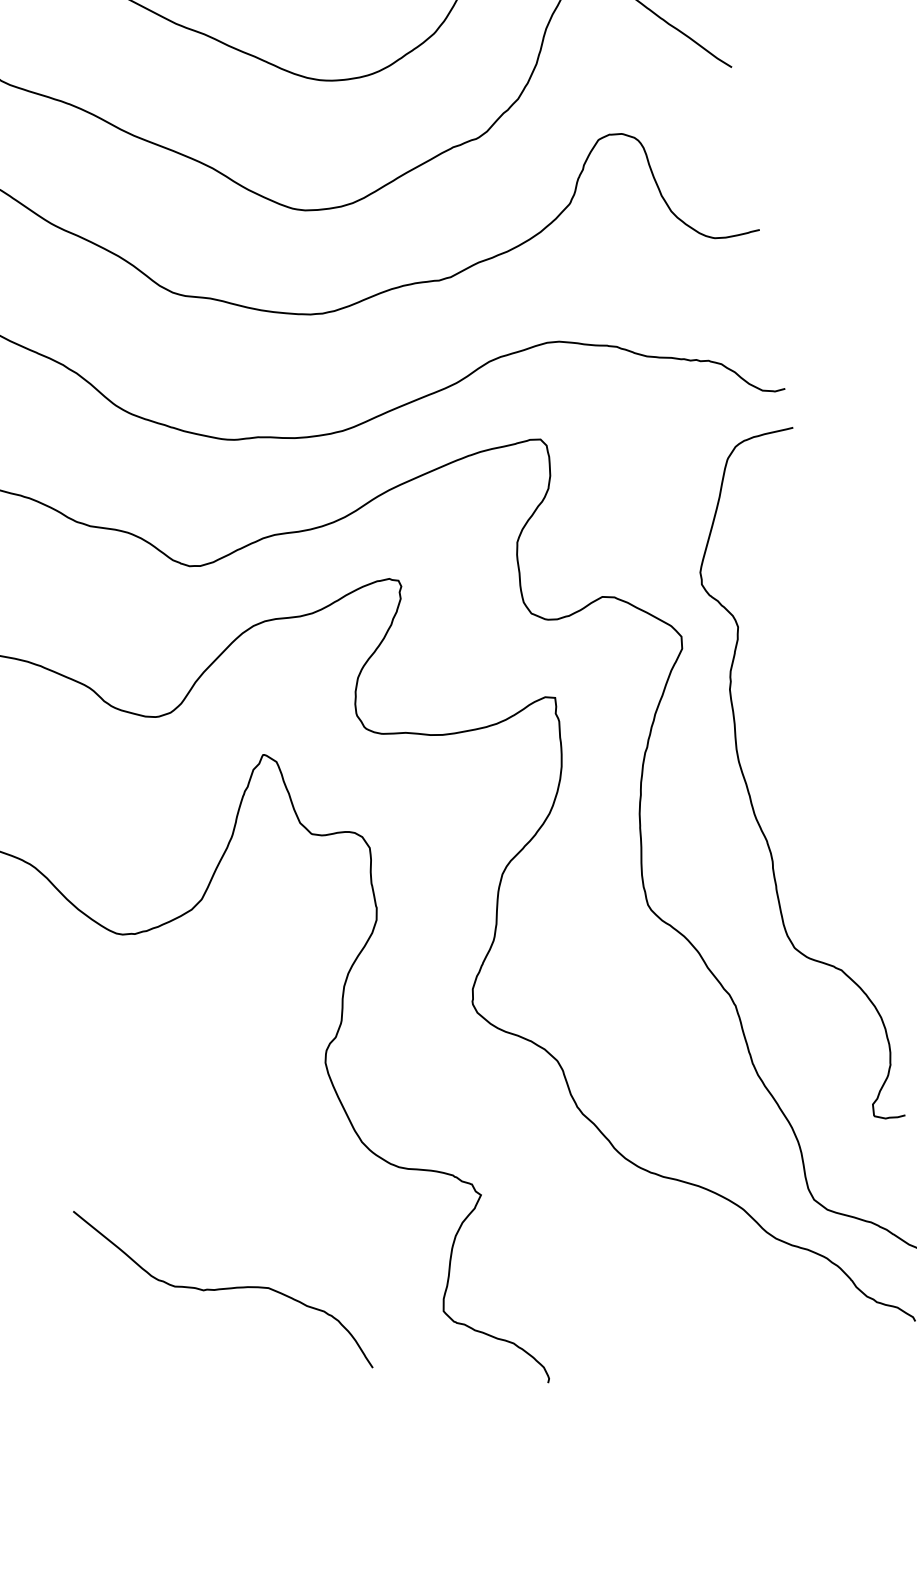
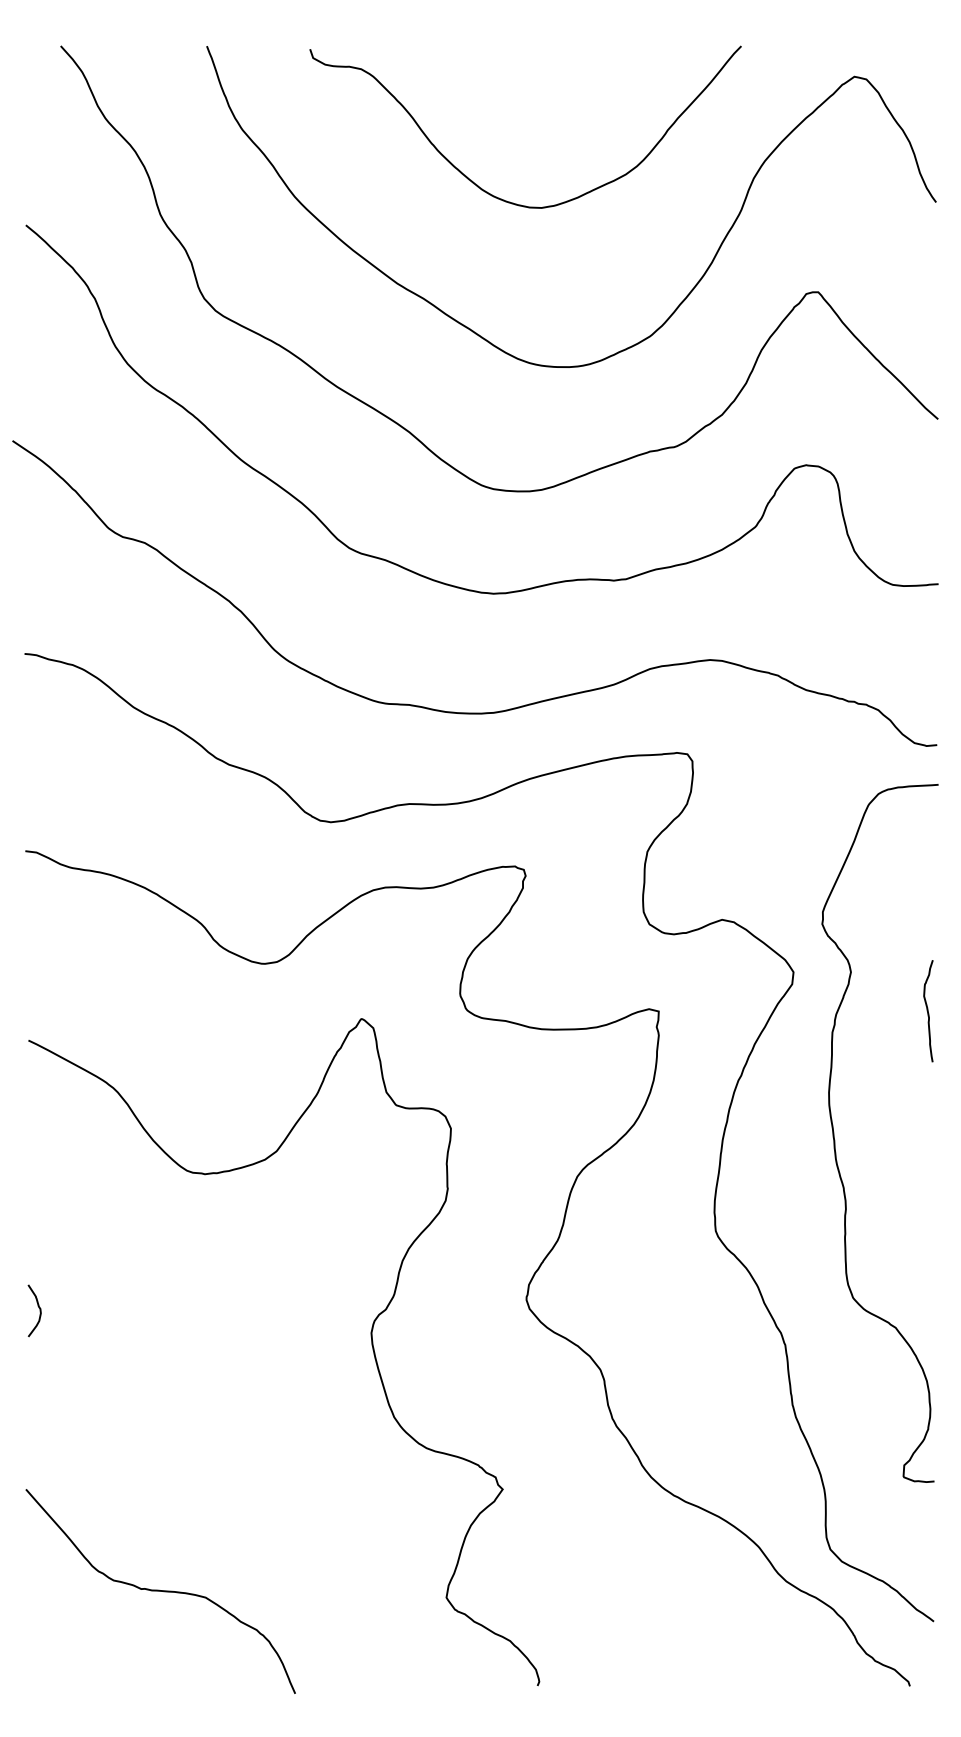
curve: (821, 652) -> (928, 1011), added
curve: (222, 1289) -> (160, 1591), moved

